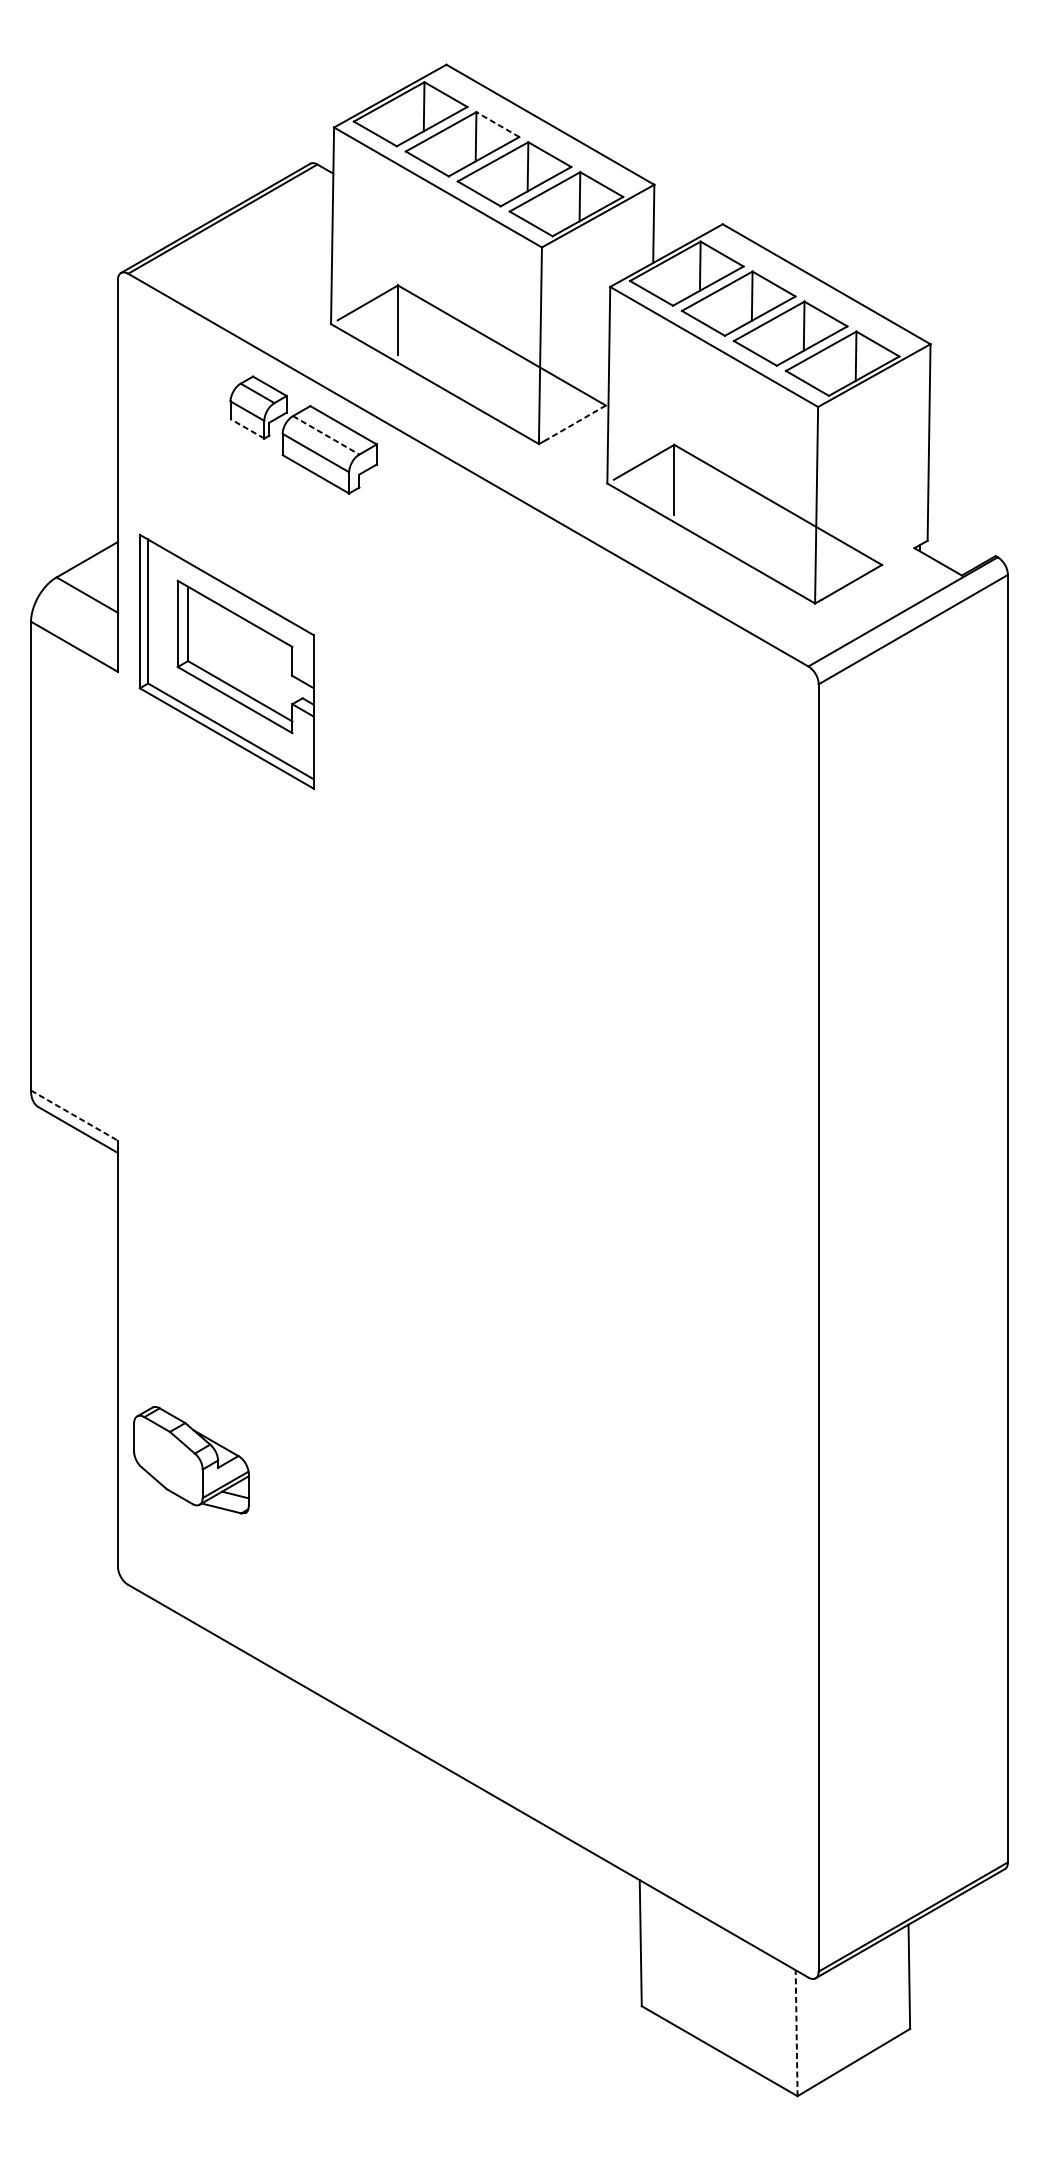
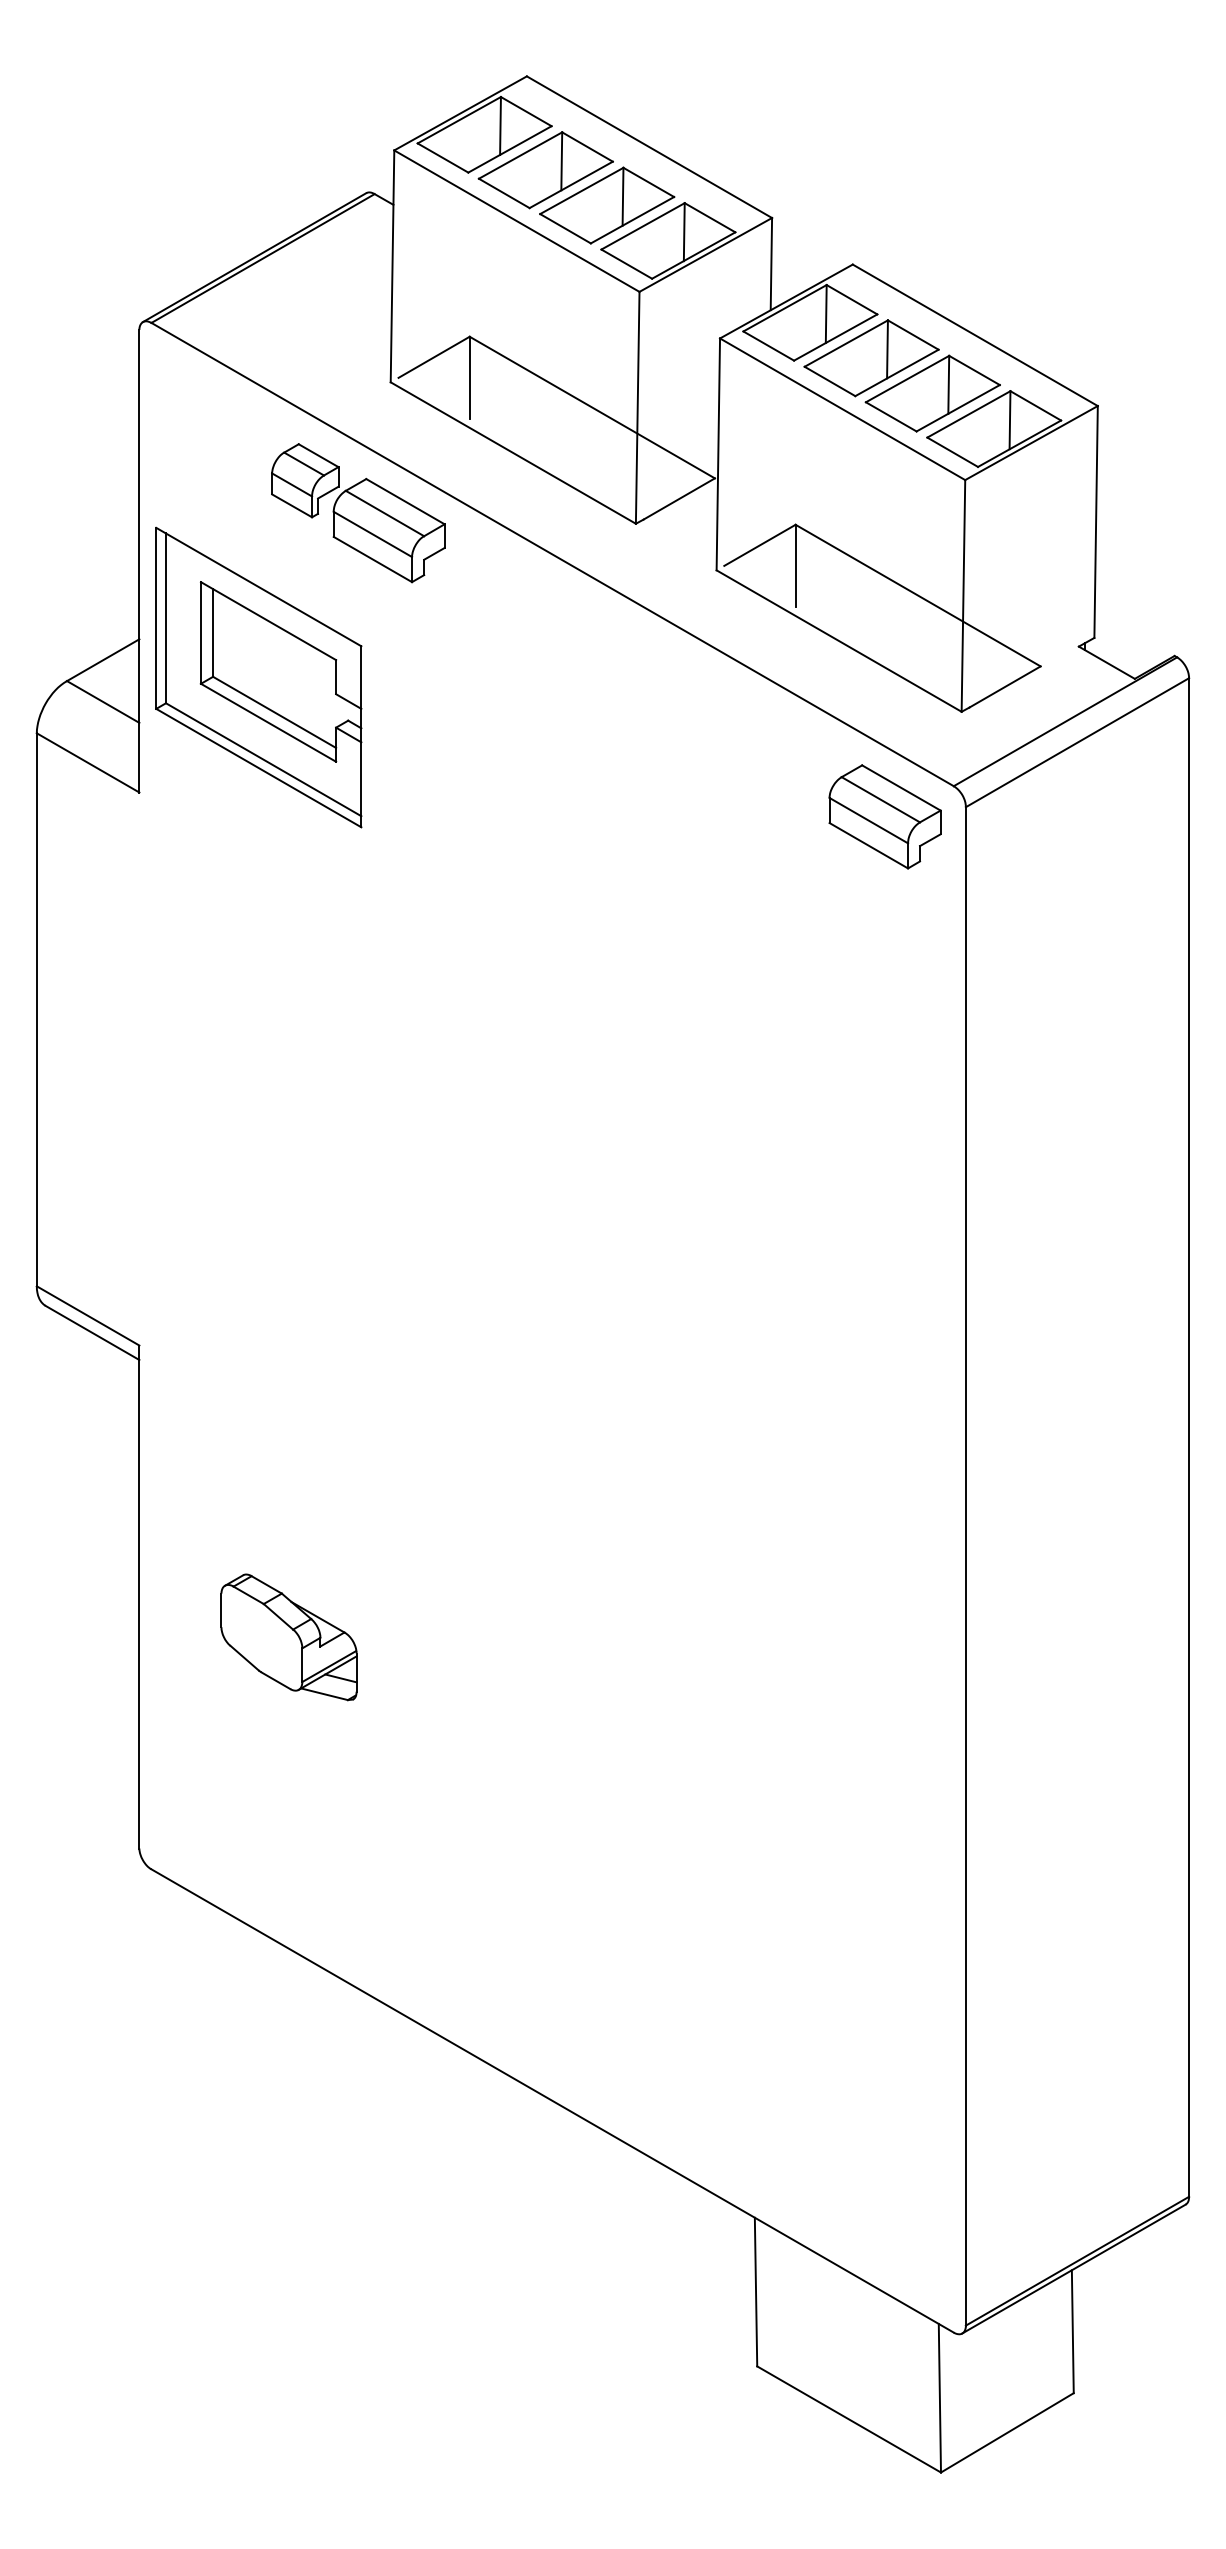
line: (497, 124) -> (587, 146), dashed -> solid
line: (575, 423) -> (678, 499), dashed -> solid
line: (246, 428) -> (291, 505), dashed -> solid
line: (326, 435) -> (385, 513), dashed -> solid
part: (226, 661) -> (258, 677), moved
part: (749, 692) -> (884, 816), added
line: (74, 1116) -> (88, 1316), dashed -> solid
part: (190, 1460) -> (288, 1637), moved
line: (796, 2032) -> (939, 2397), dashed -> solid

